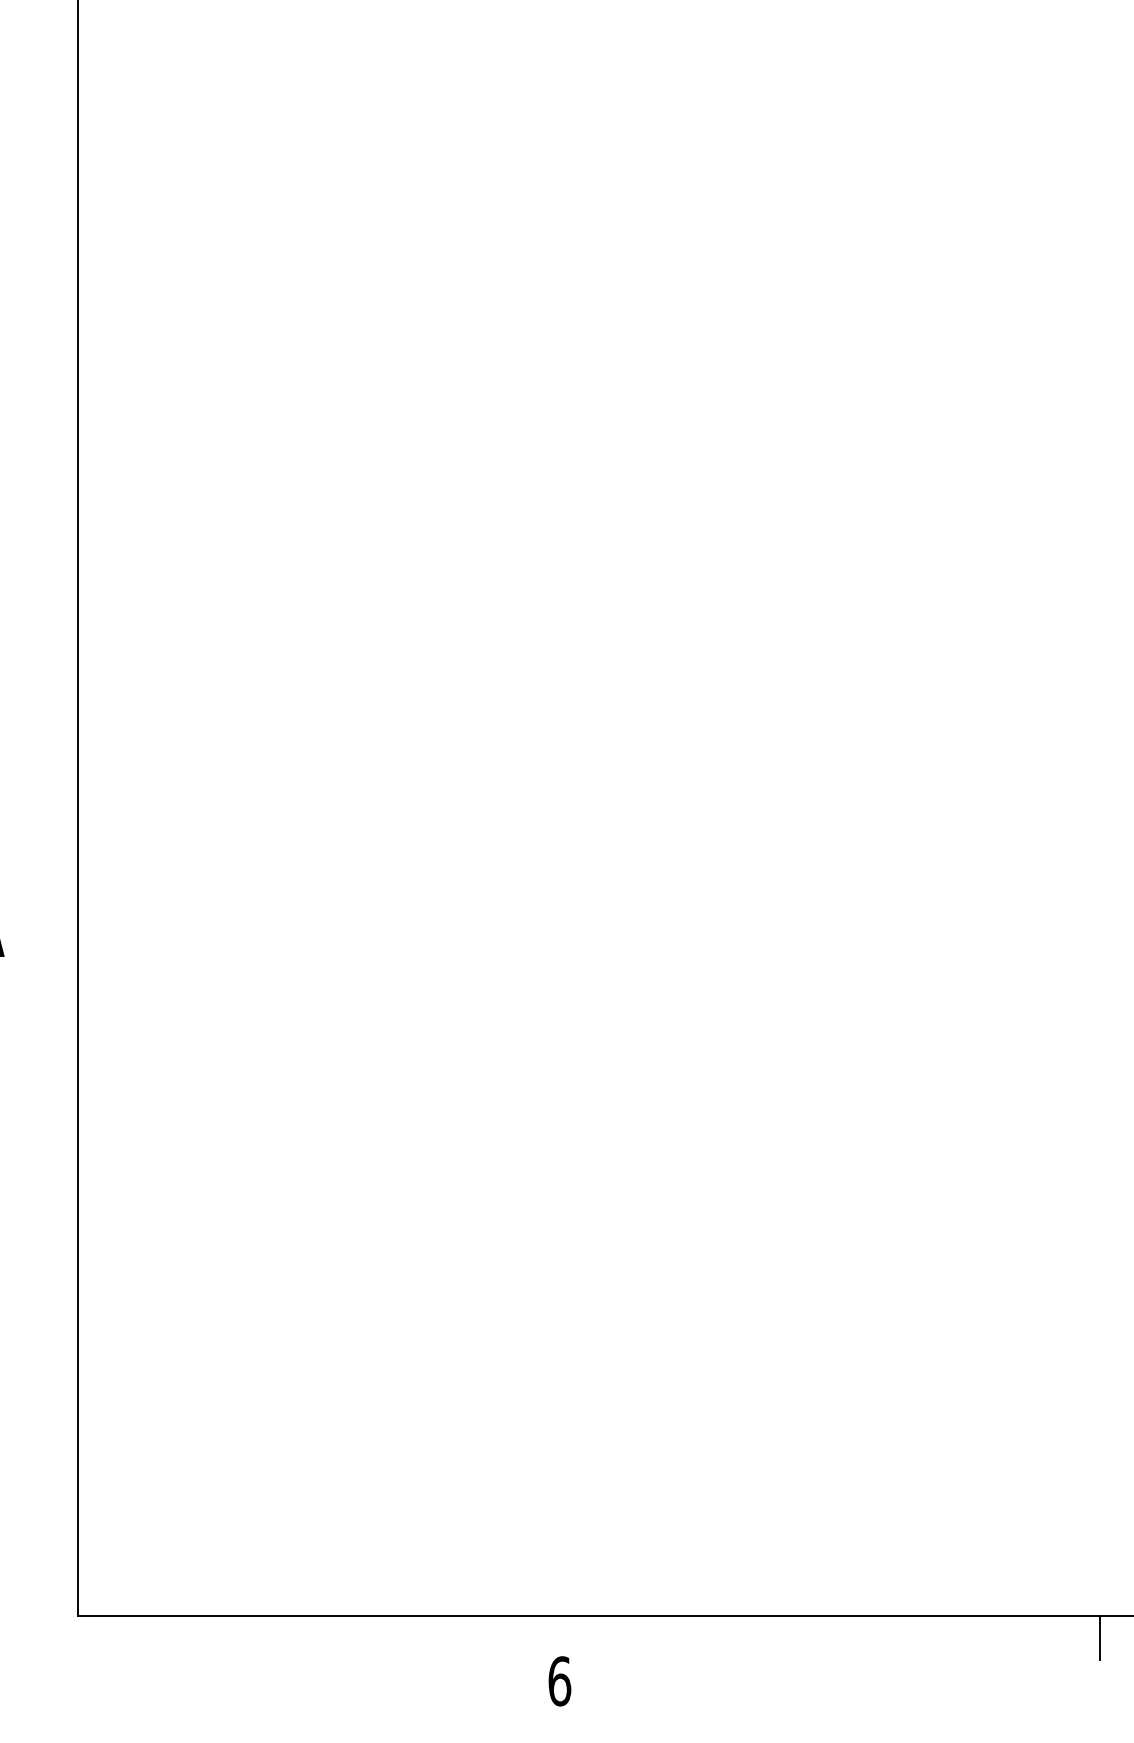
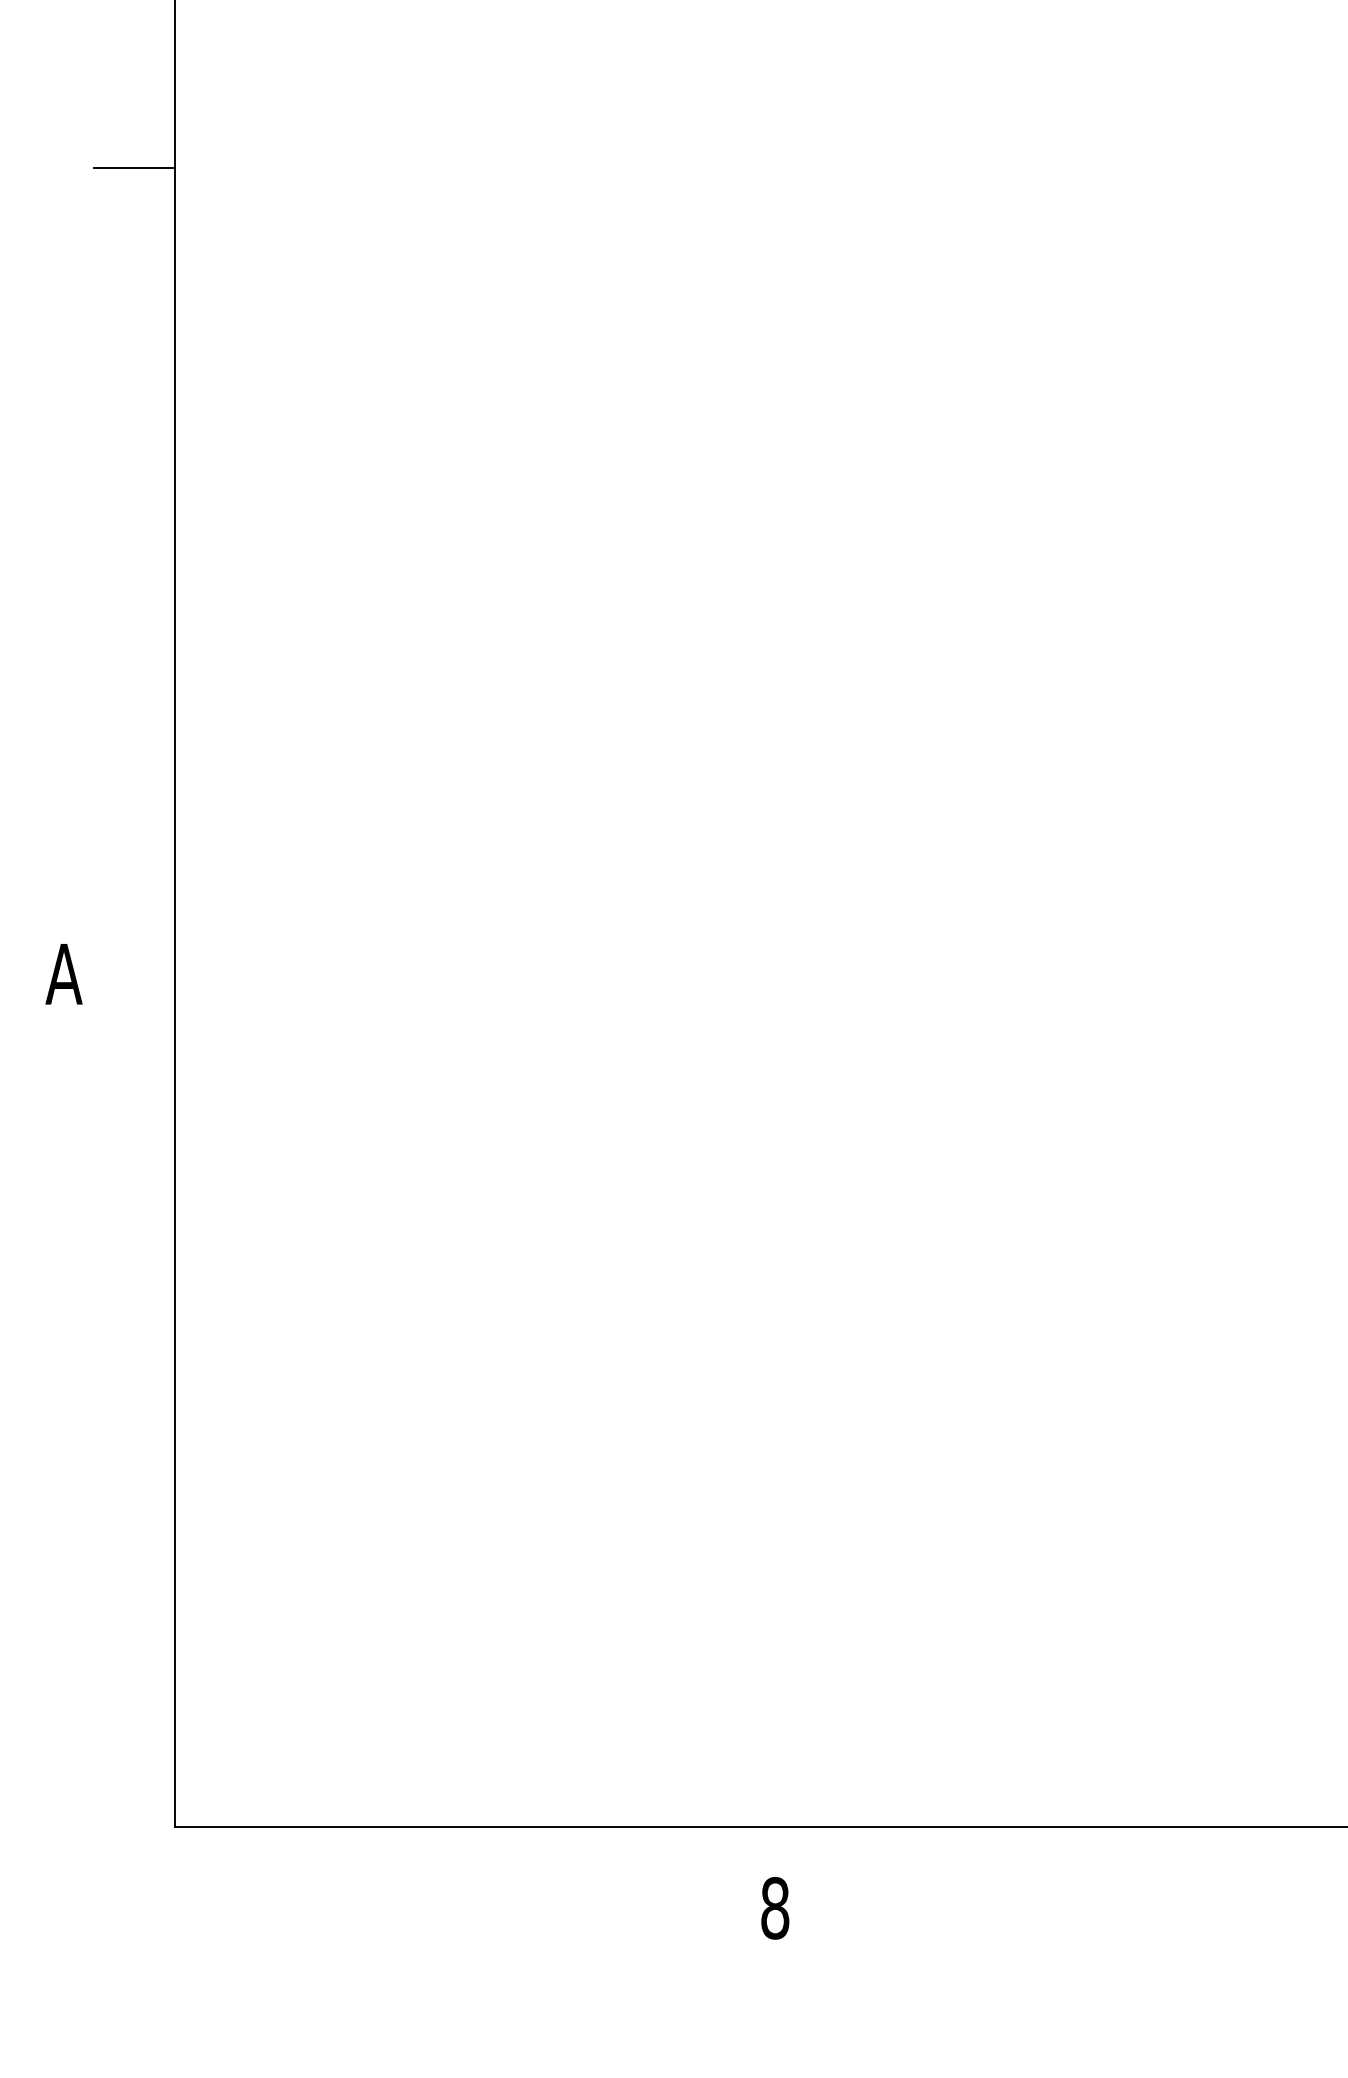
line: (45, 286) -> (133, 168), added
text: (559, 1681) -> (774, 1908), 6 -> 8

